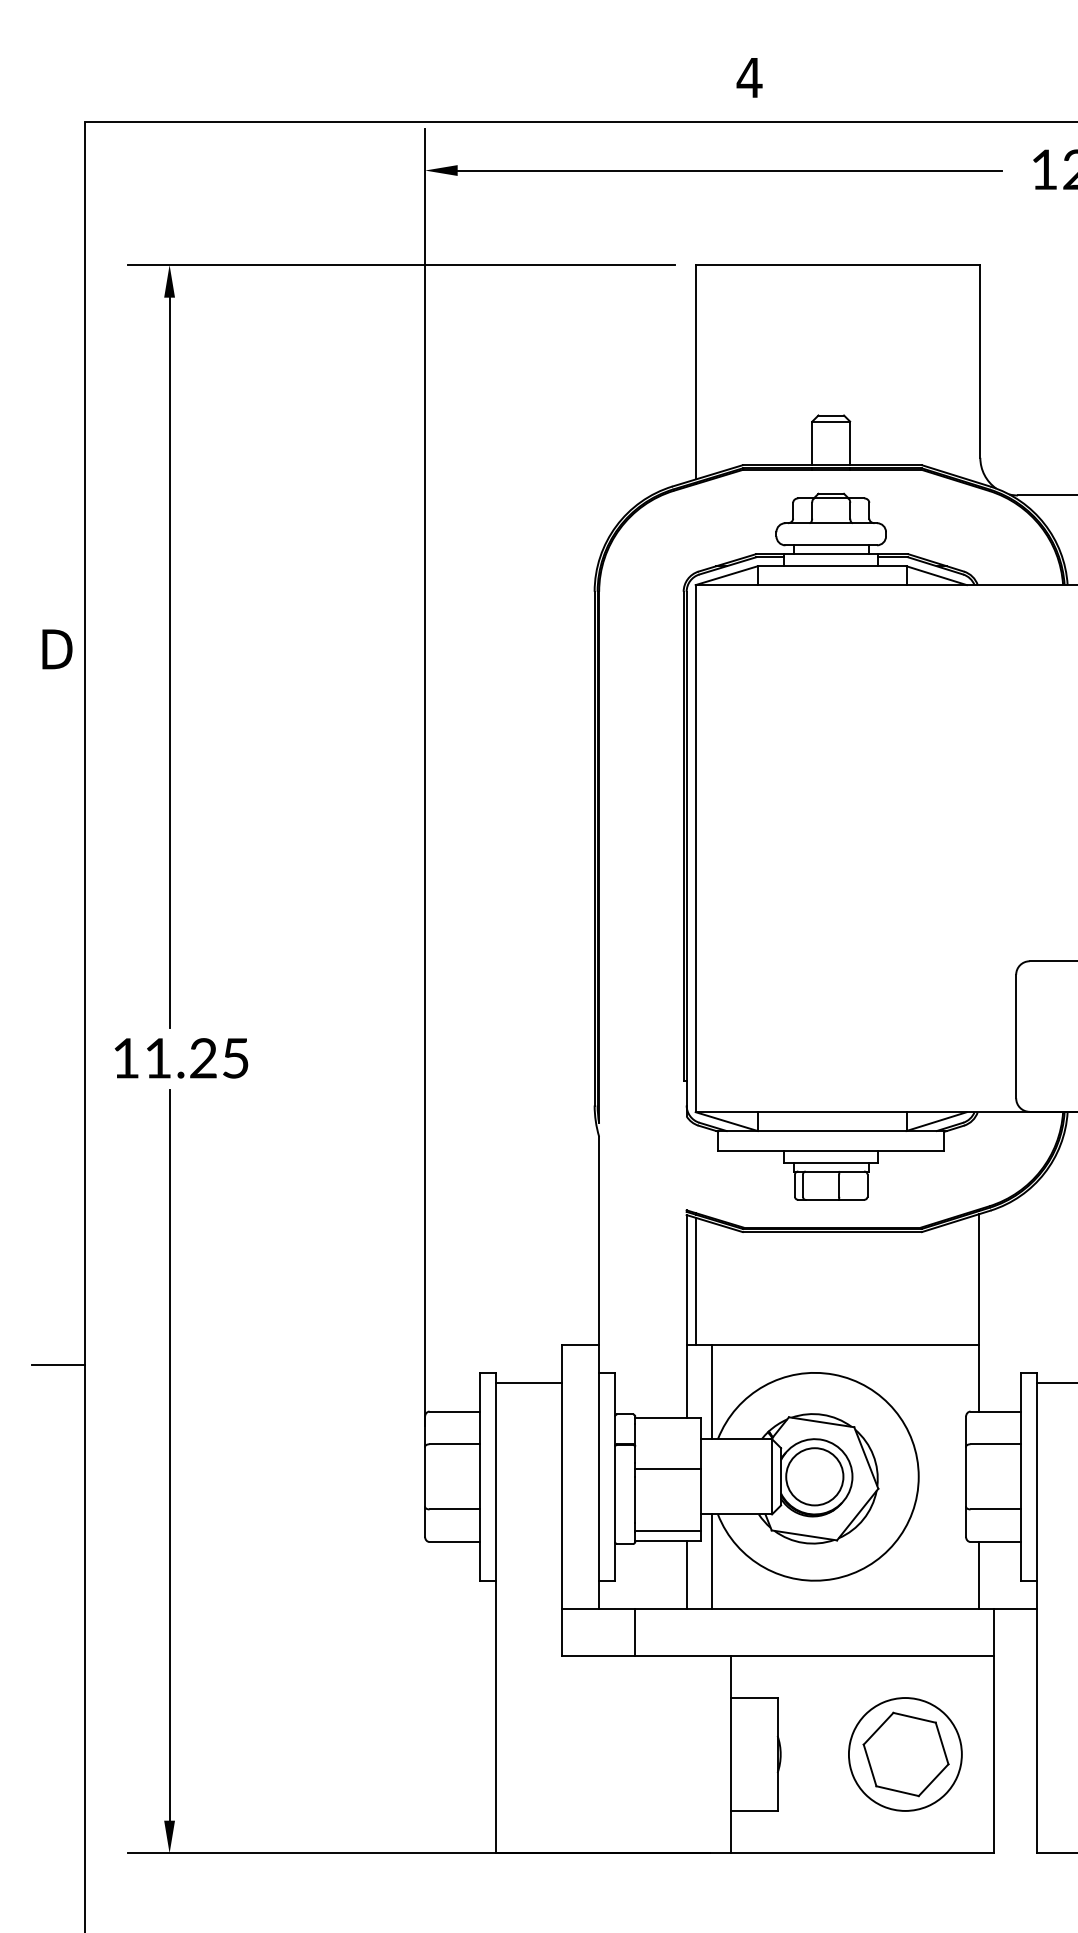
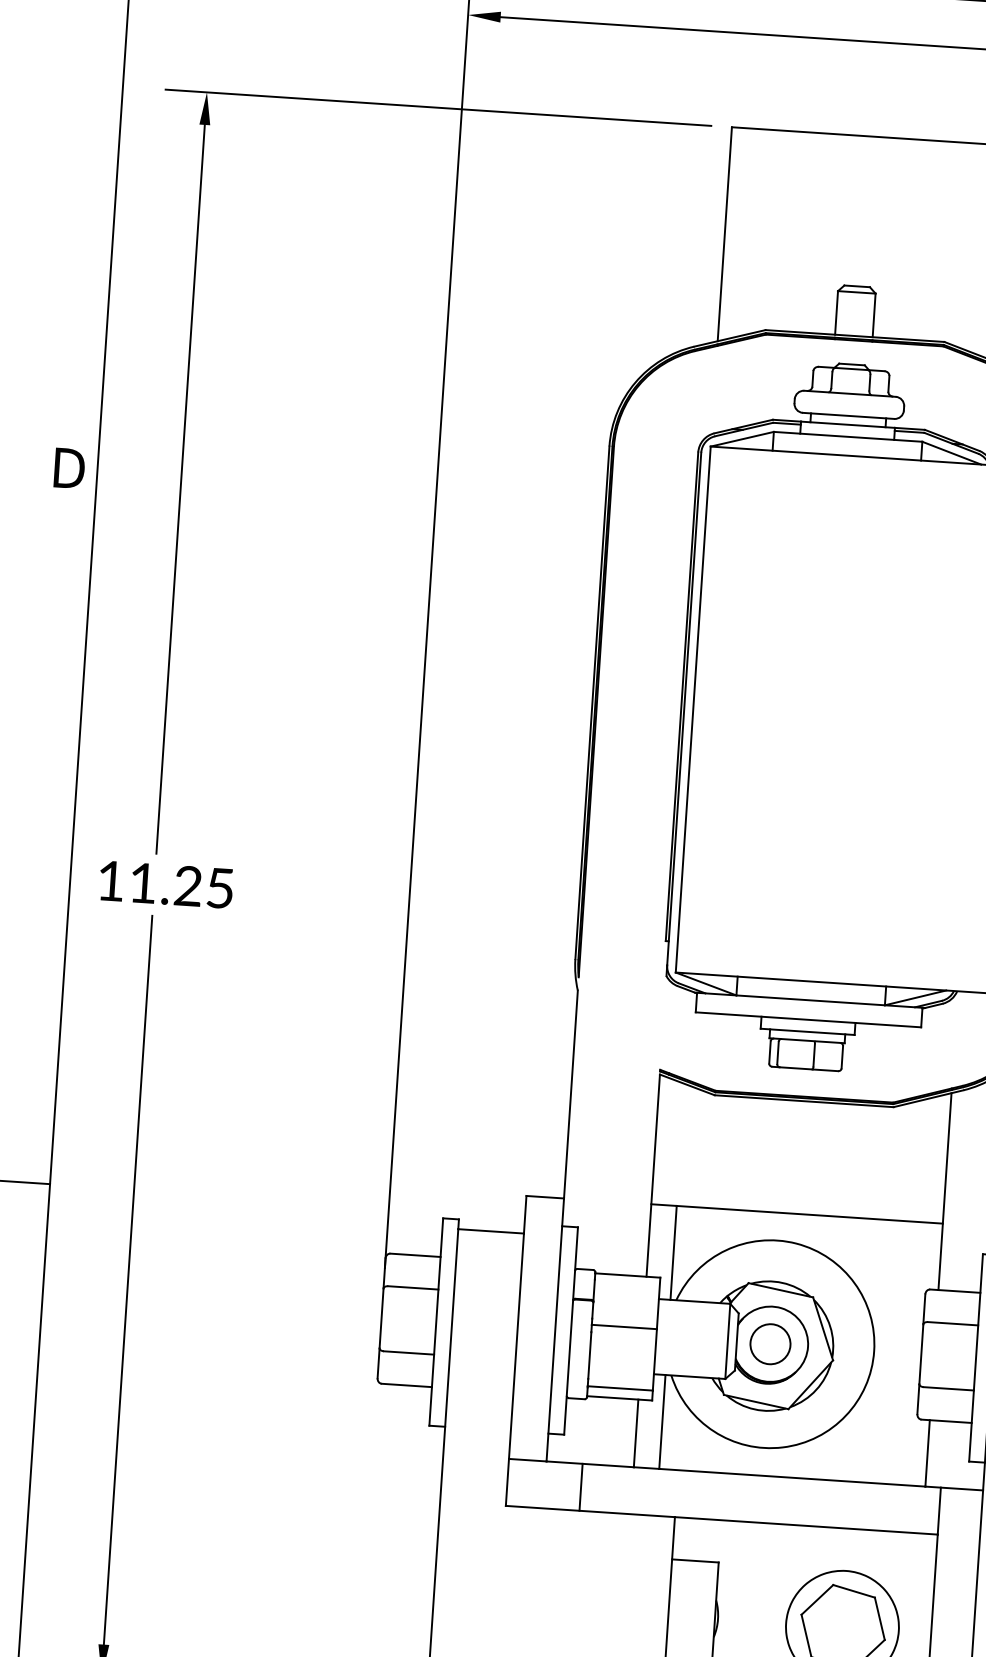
line: (695, 1281) -> (664, 1141), removed
circle: (814, 1476) -> (770, 1343), size x0.7

